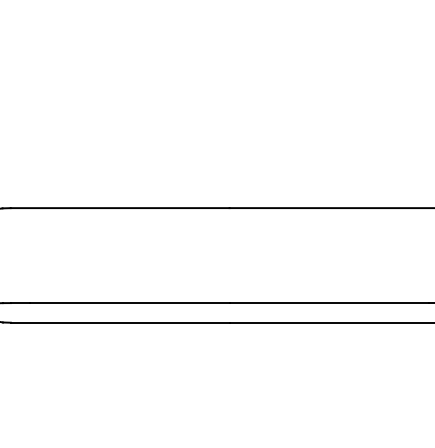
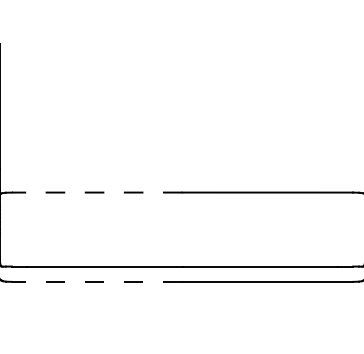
line: (119, 208) -> (96, 192), solid -> dashed
line: (119, 322) -> (96, 281), solid -> dashed

